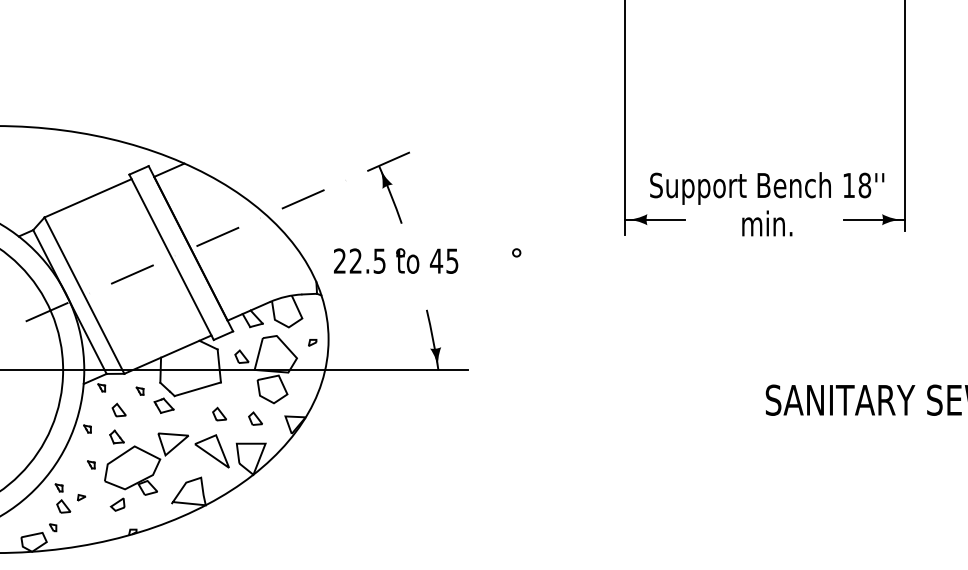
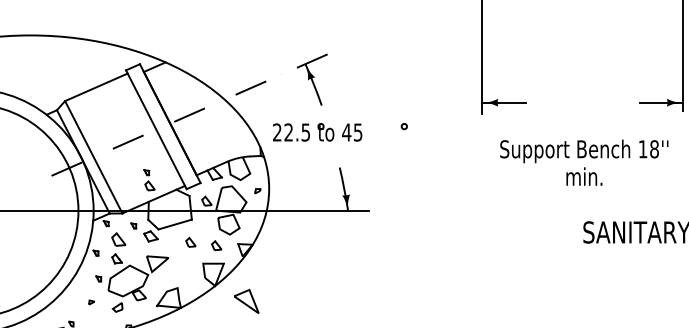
text: (767, 204) -> (584, 162), moved
part: (118, 409) -> (118, 239), size x1.4
part: (211, 451) -> (246, 301), moved
part: (62, 498) -> (149, 180), moved

